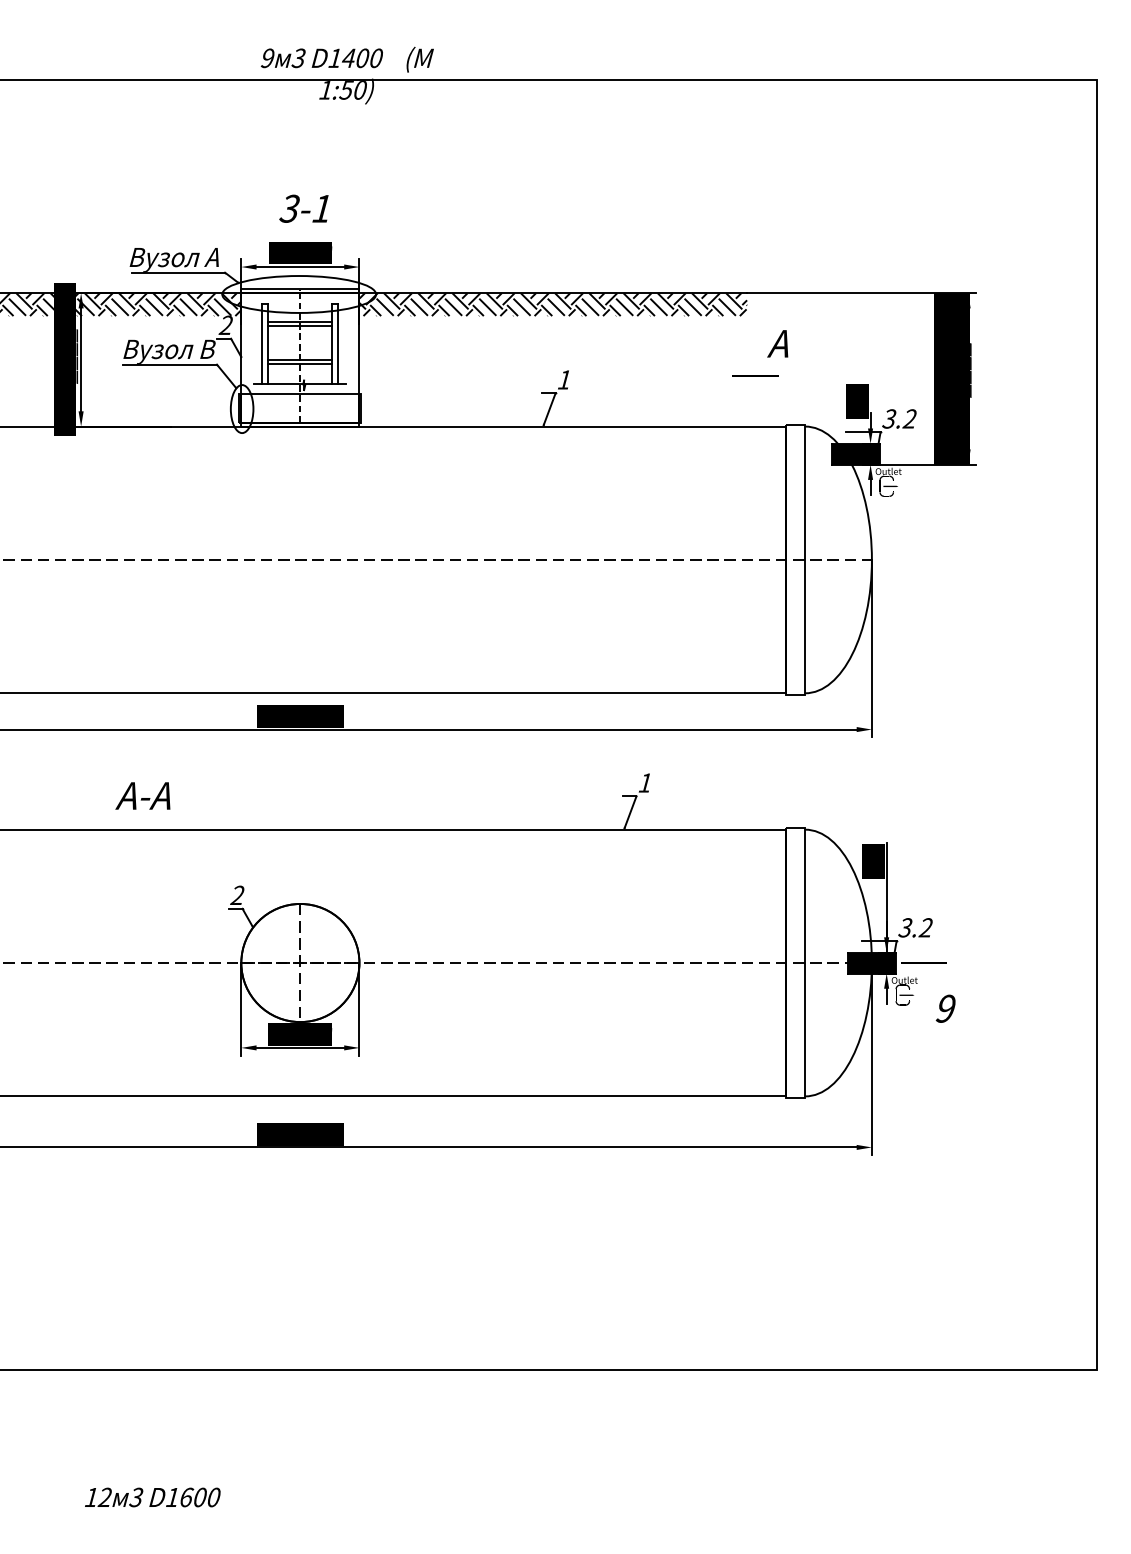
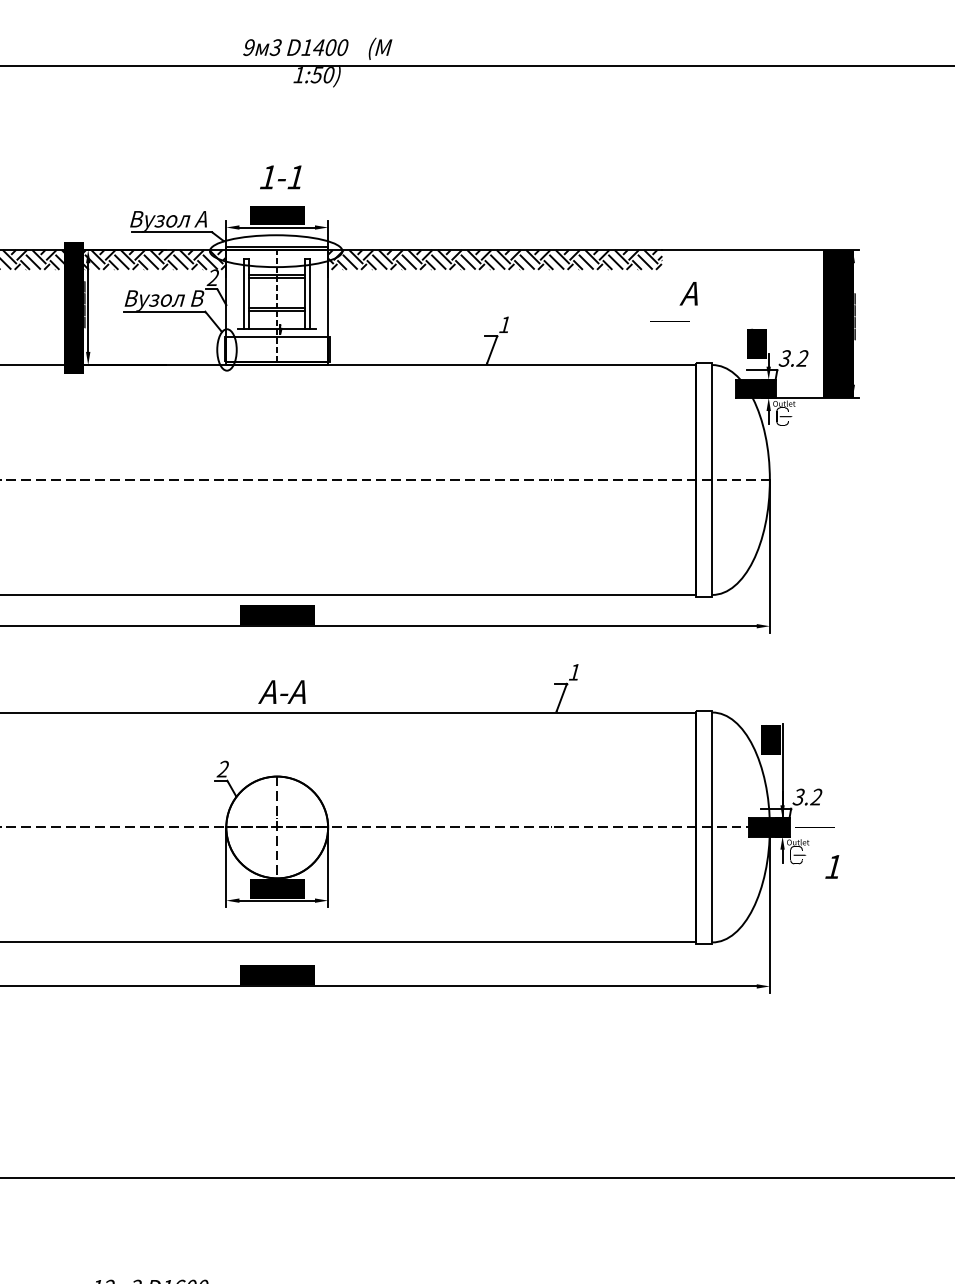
text: (289, 208) -> (267, 177), 3-1 -> 1-1
text: (142, 795) -> (281, 691), moved
text: (945, 1008) -> (833, 866), 9 -> 1

